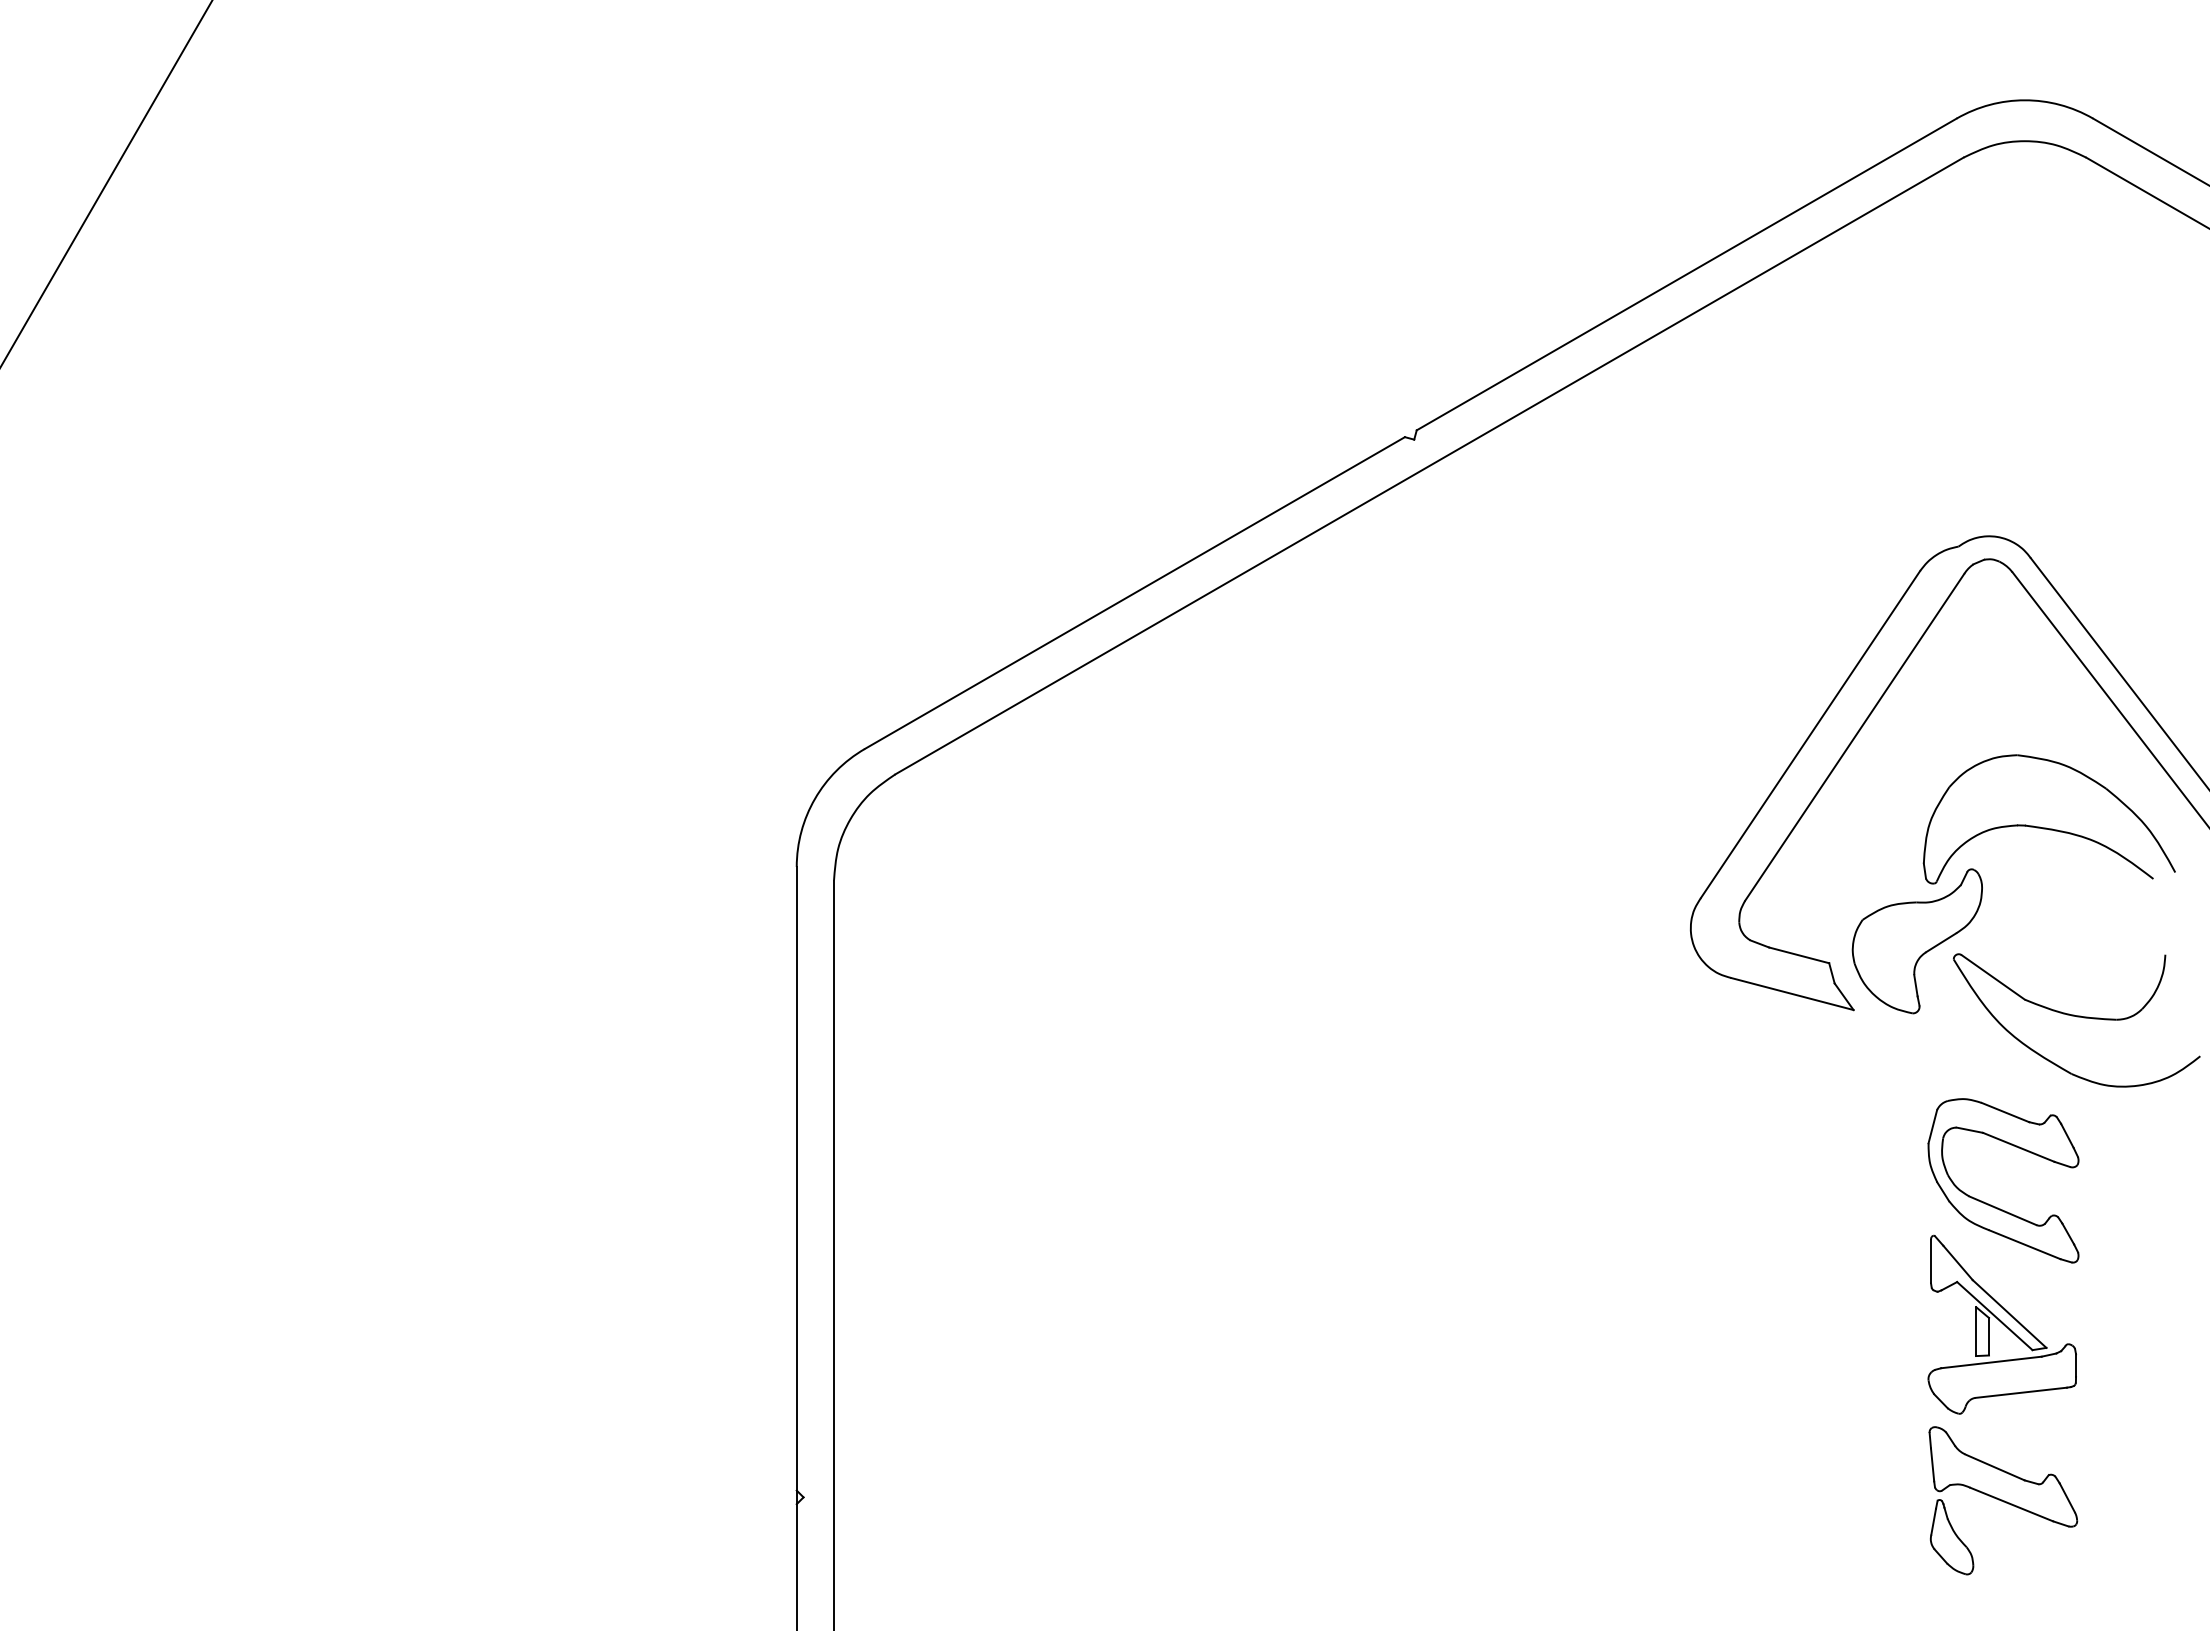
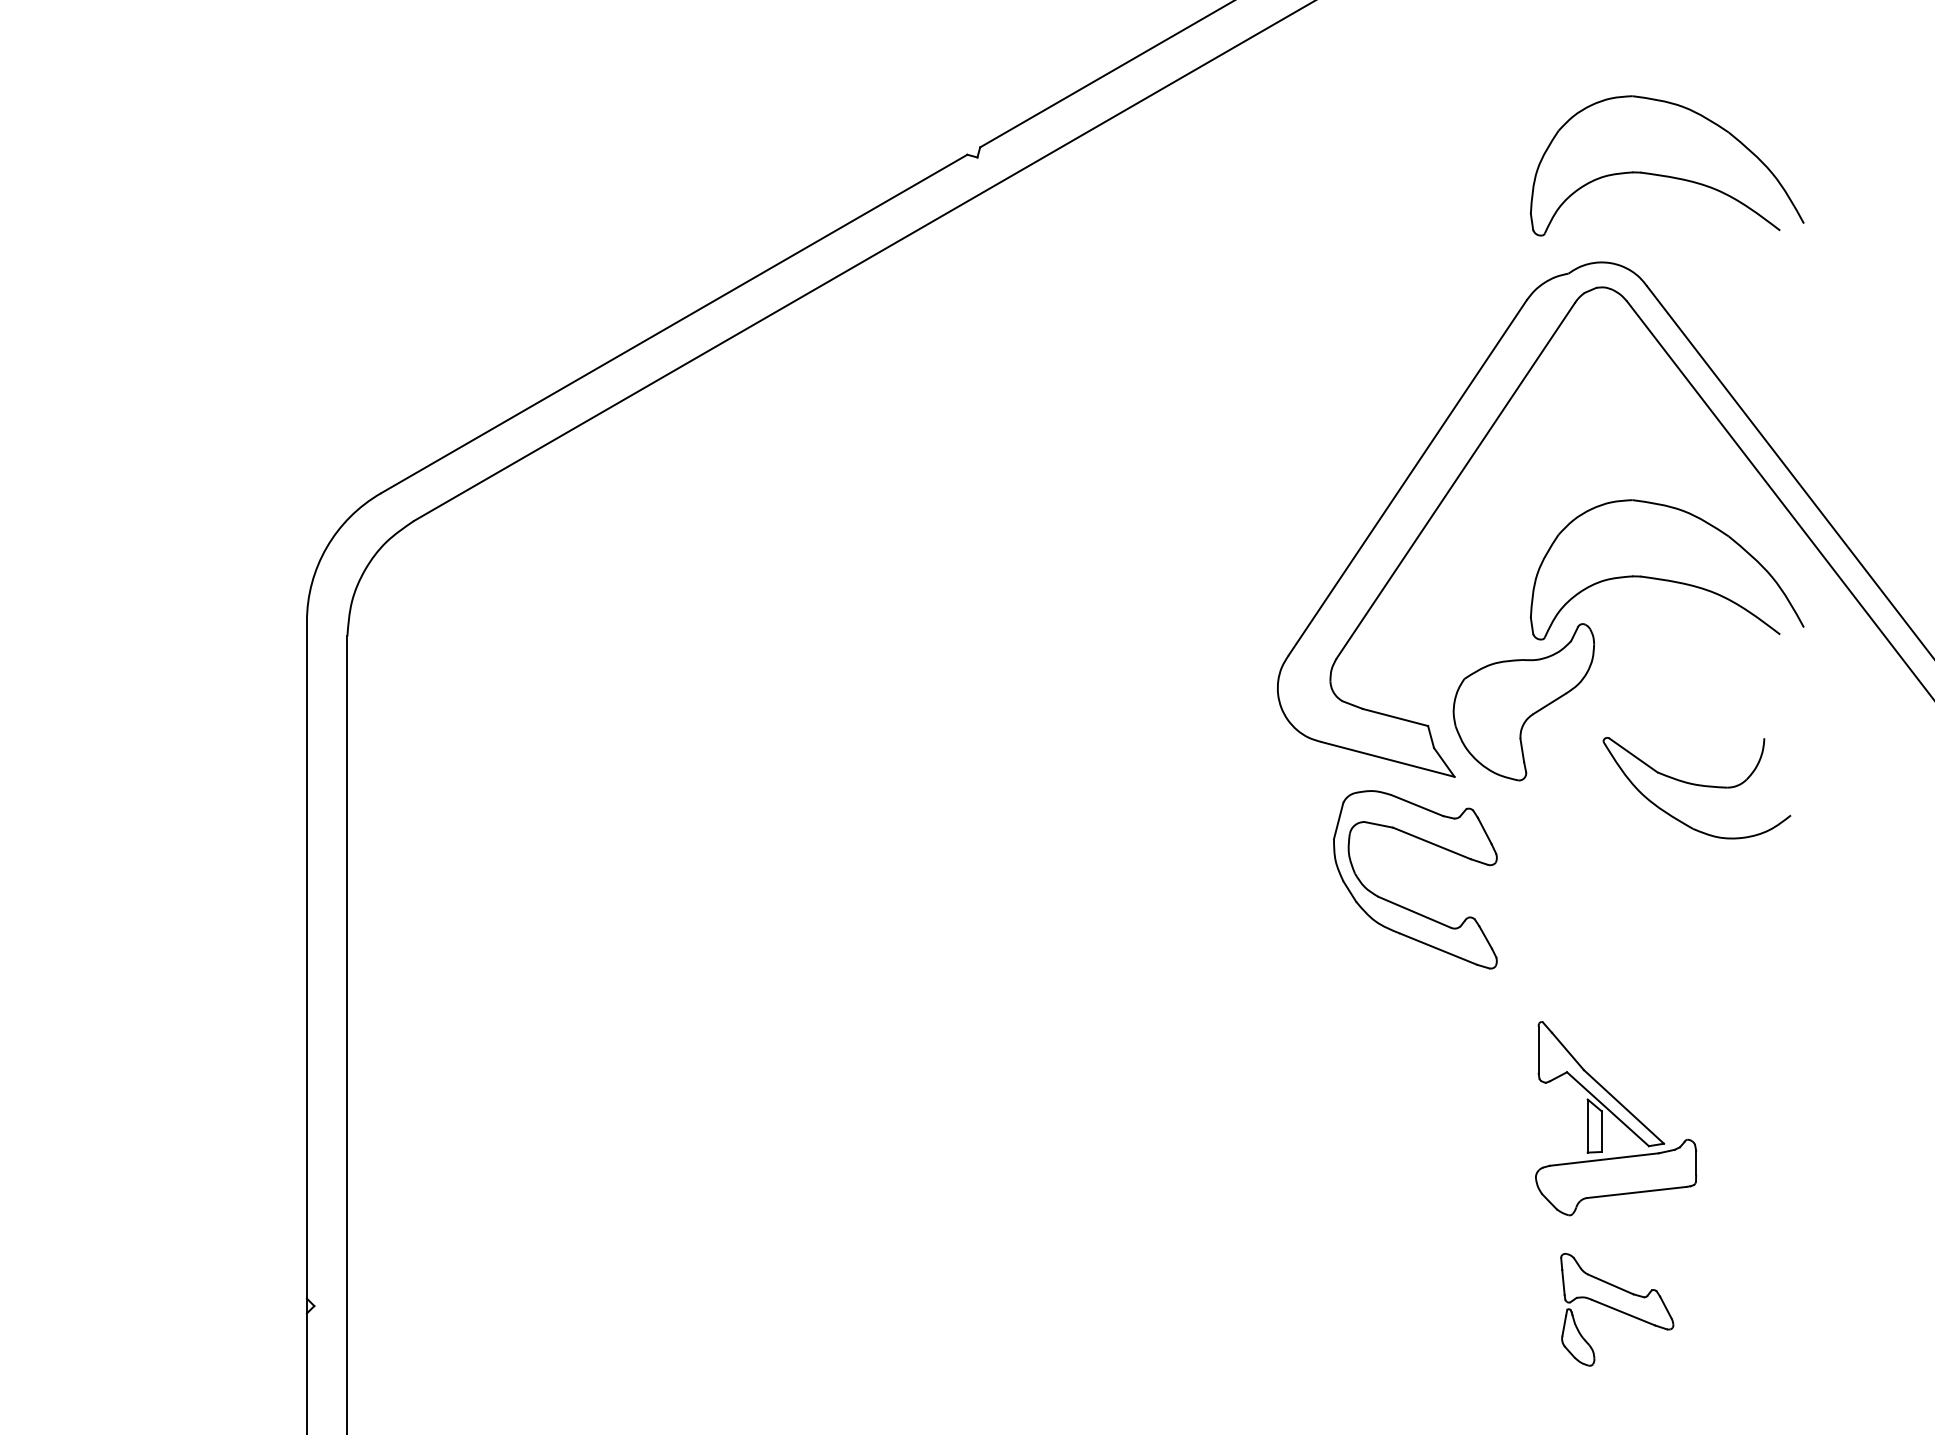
part: (2046, 455) -> (1664, 174), added
part: (2076, 1020) -> (1696, 788), size x0.7
part: (1991, 1204) -> (1402, 905), moved
part: (2003, 1500) -> (1617, 1309), size x0.7

